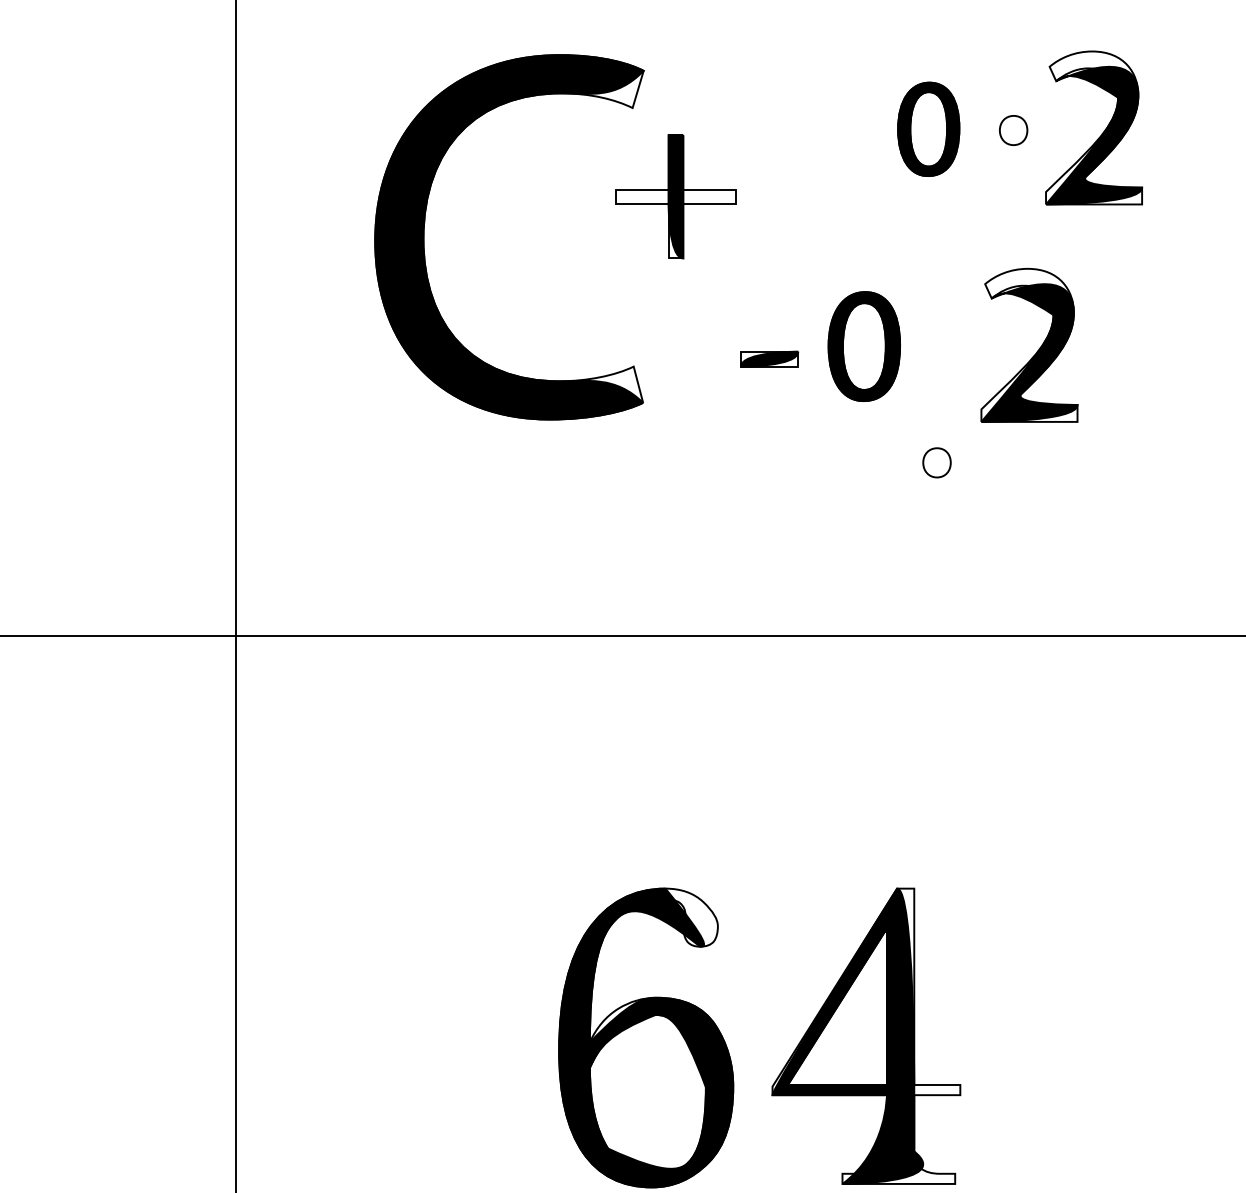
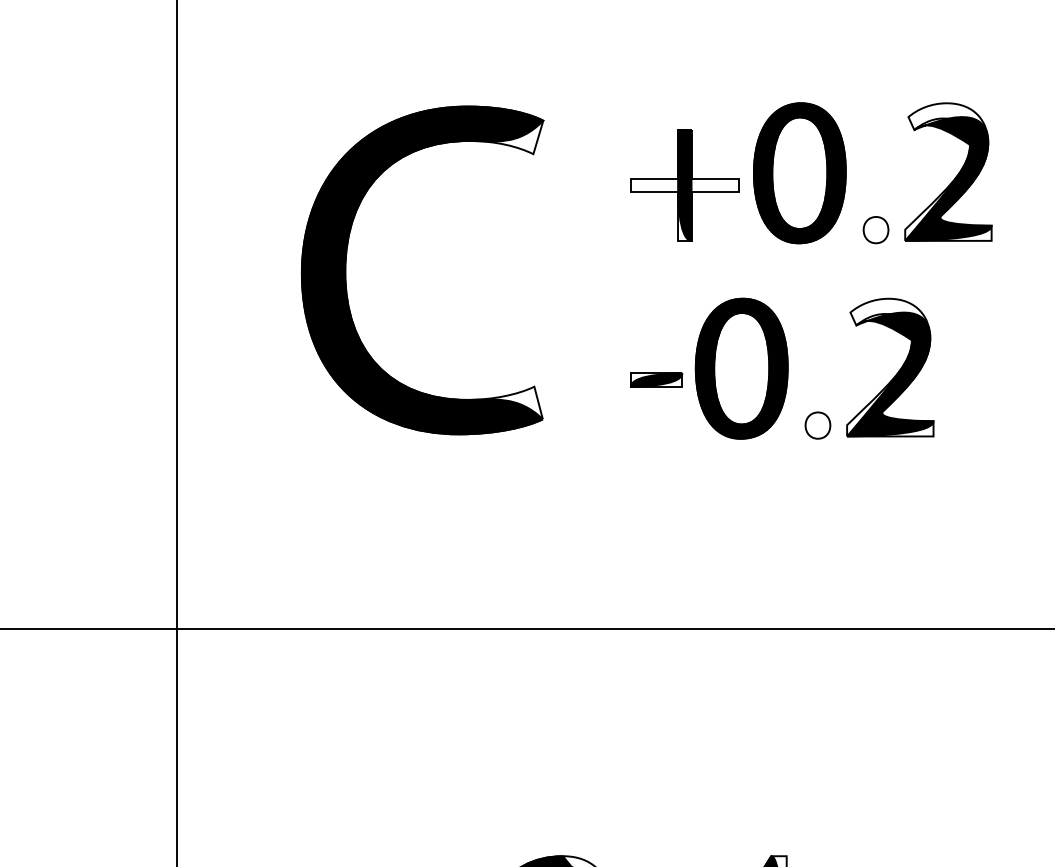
part: (928, 129) -> (799, 173), size x1.67
part: (1013, 130) -> (875, 230), moved
part: (675, 196) -> (684, 185), moved
part: (864, 346) -> (741, 368), size x1.43
part: (936, 462) -> (817, 425), moved

